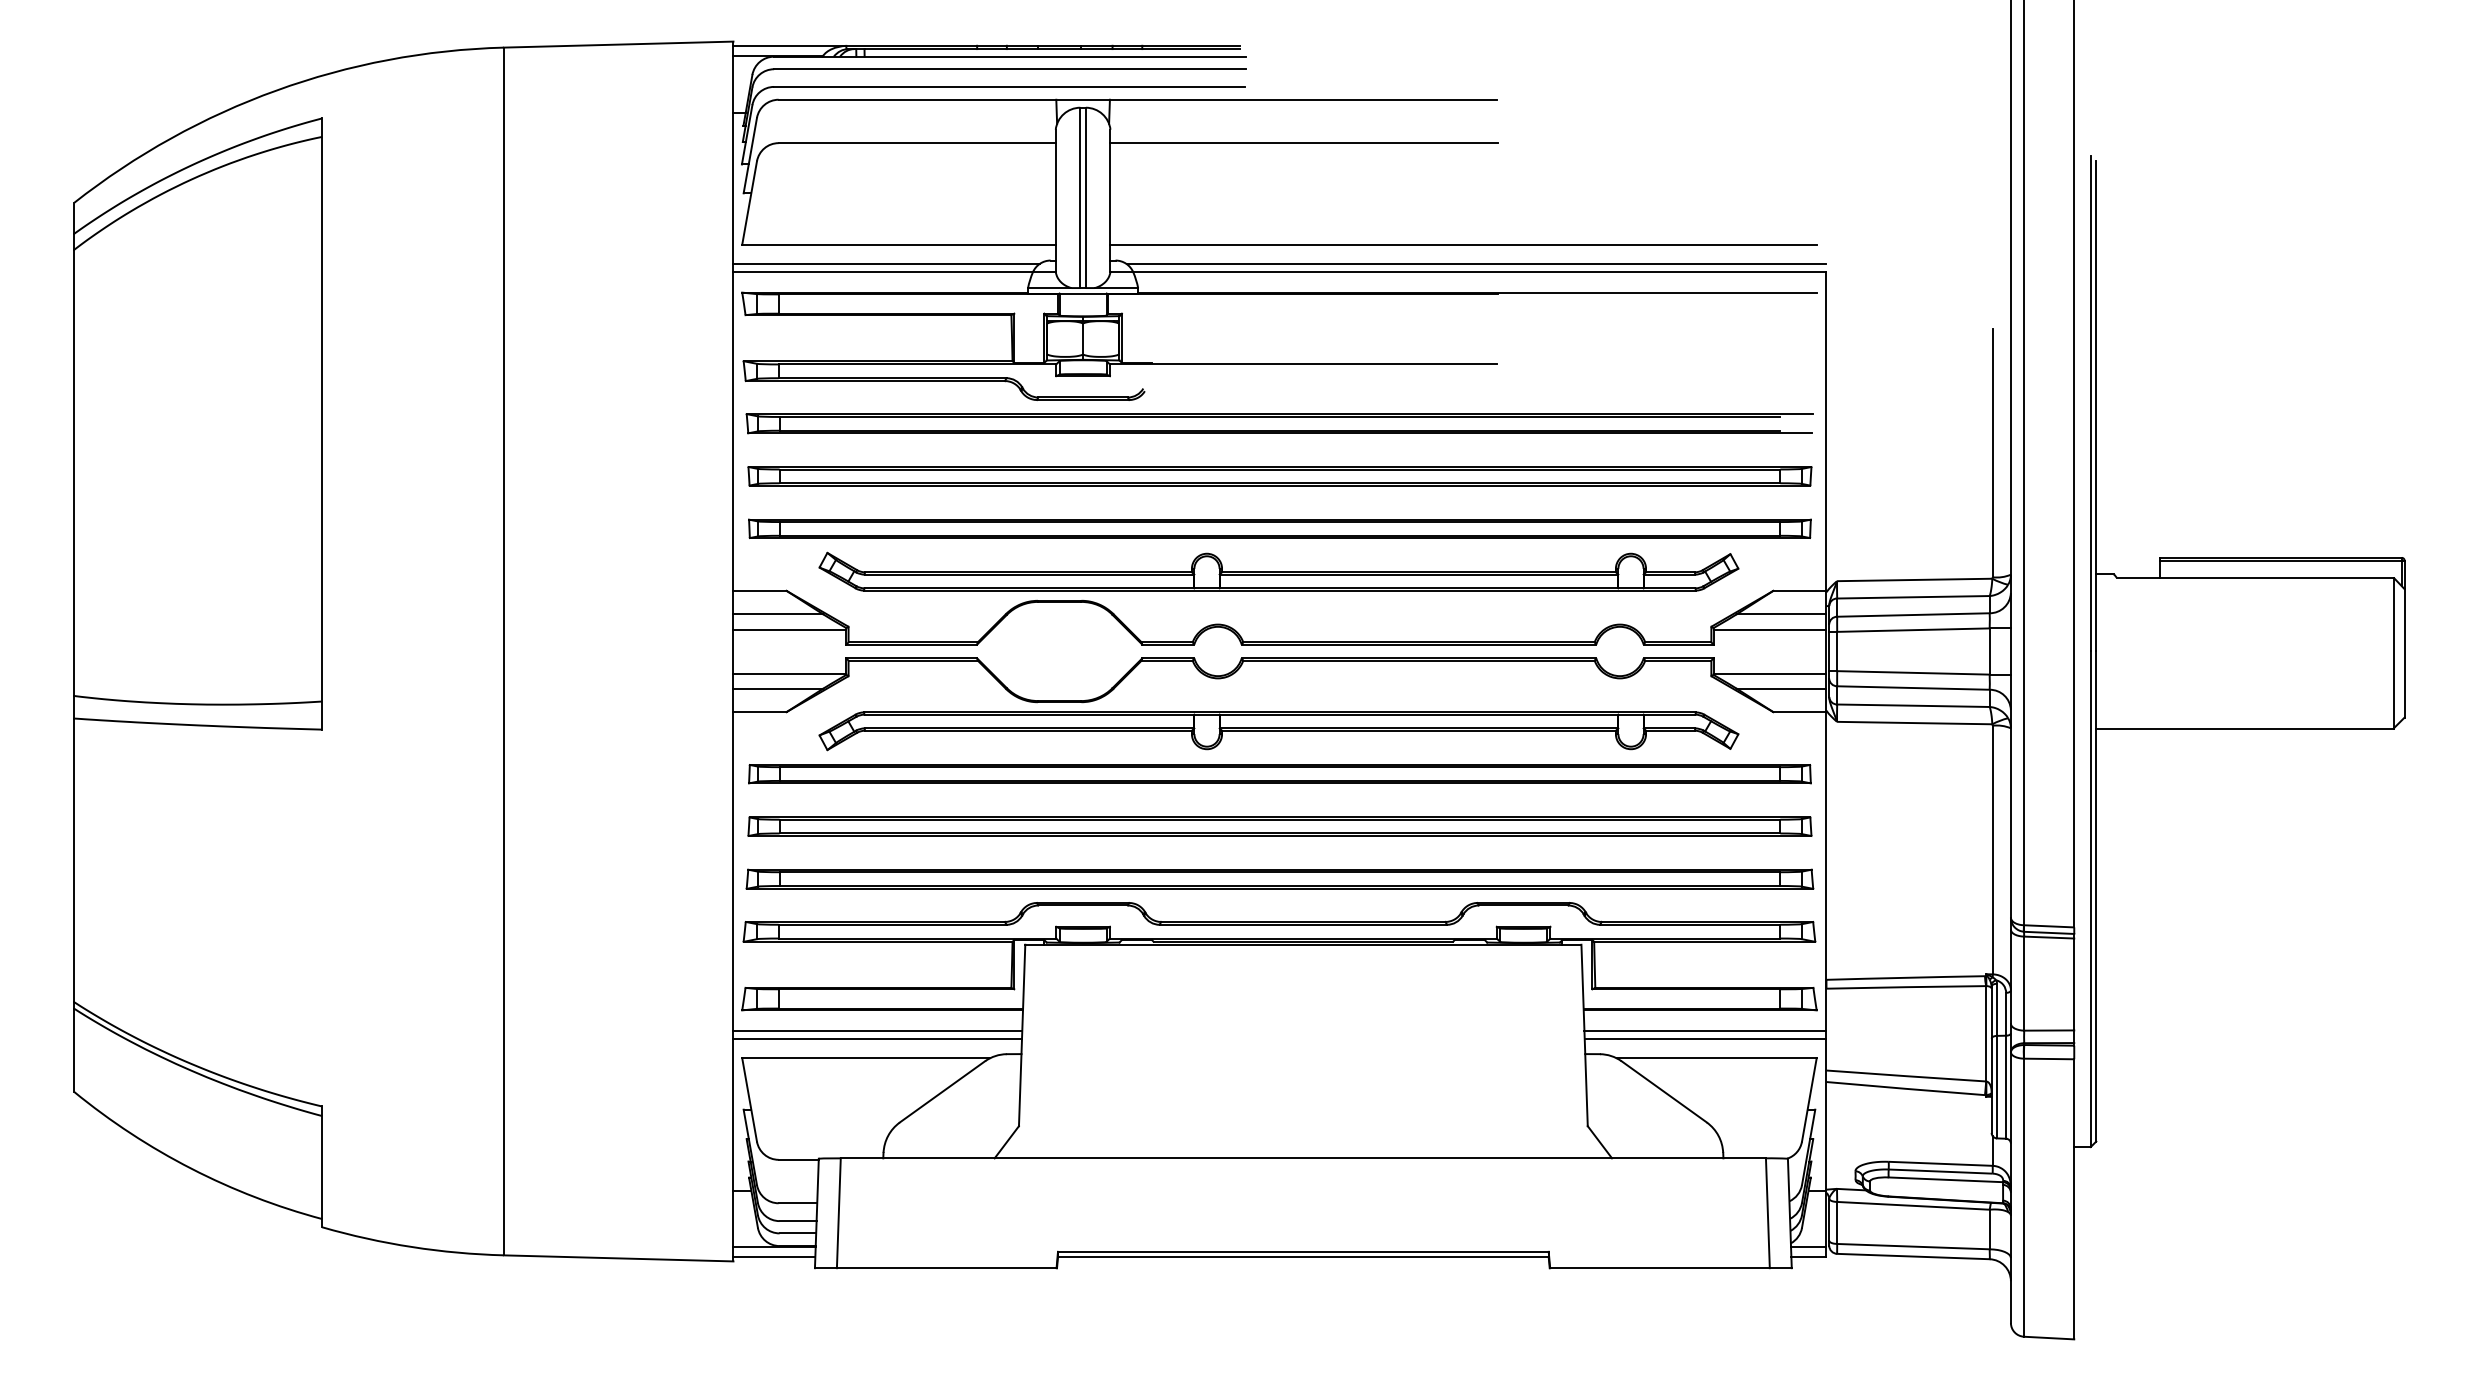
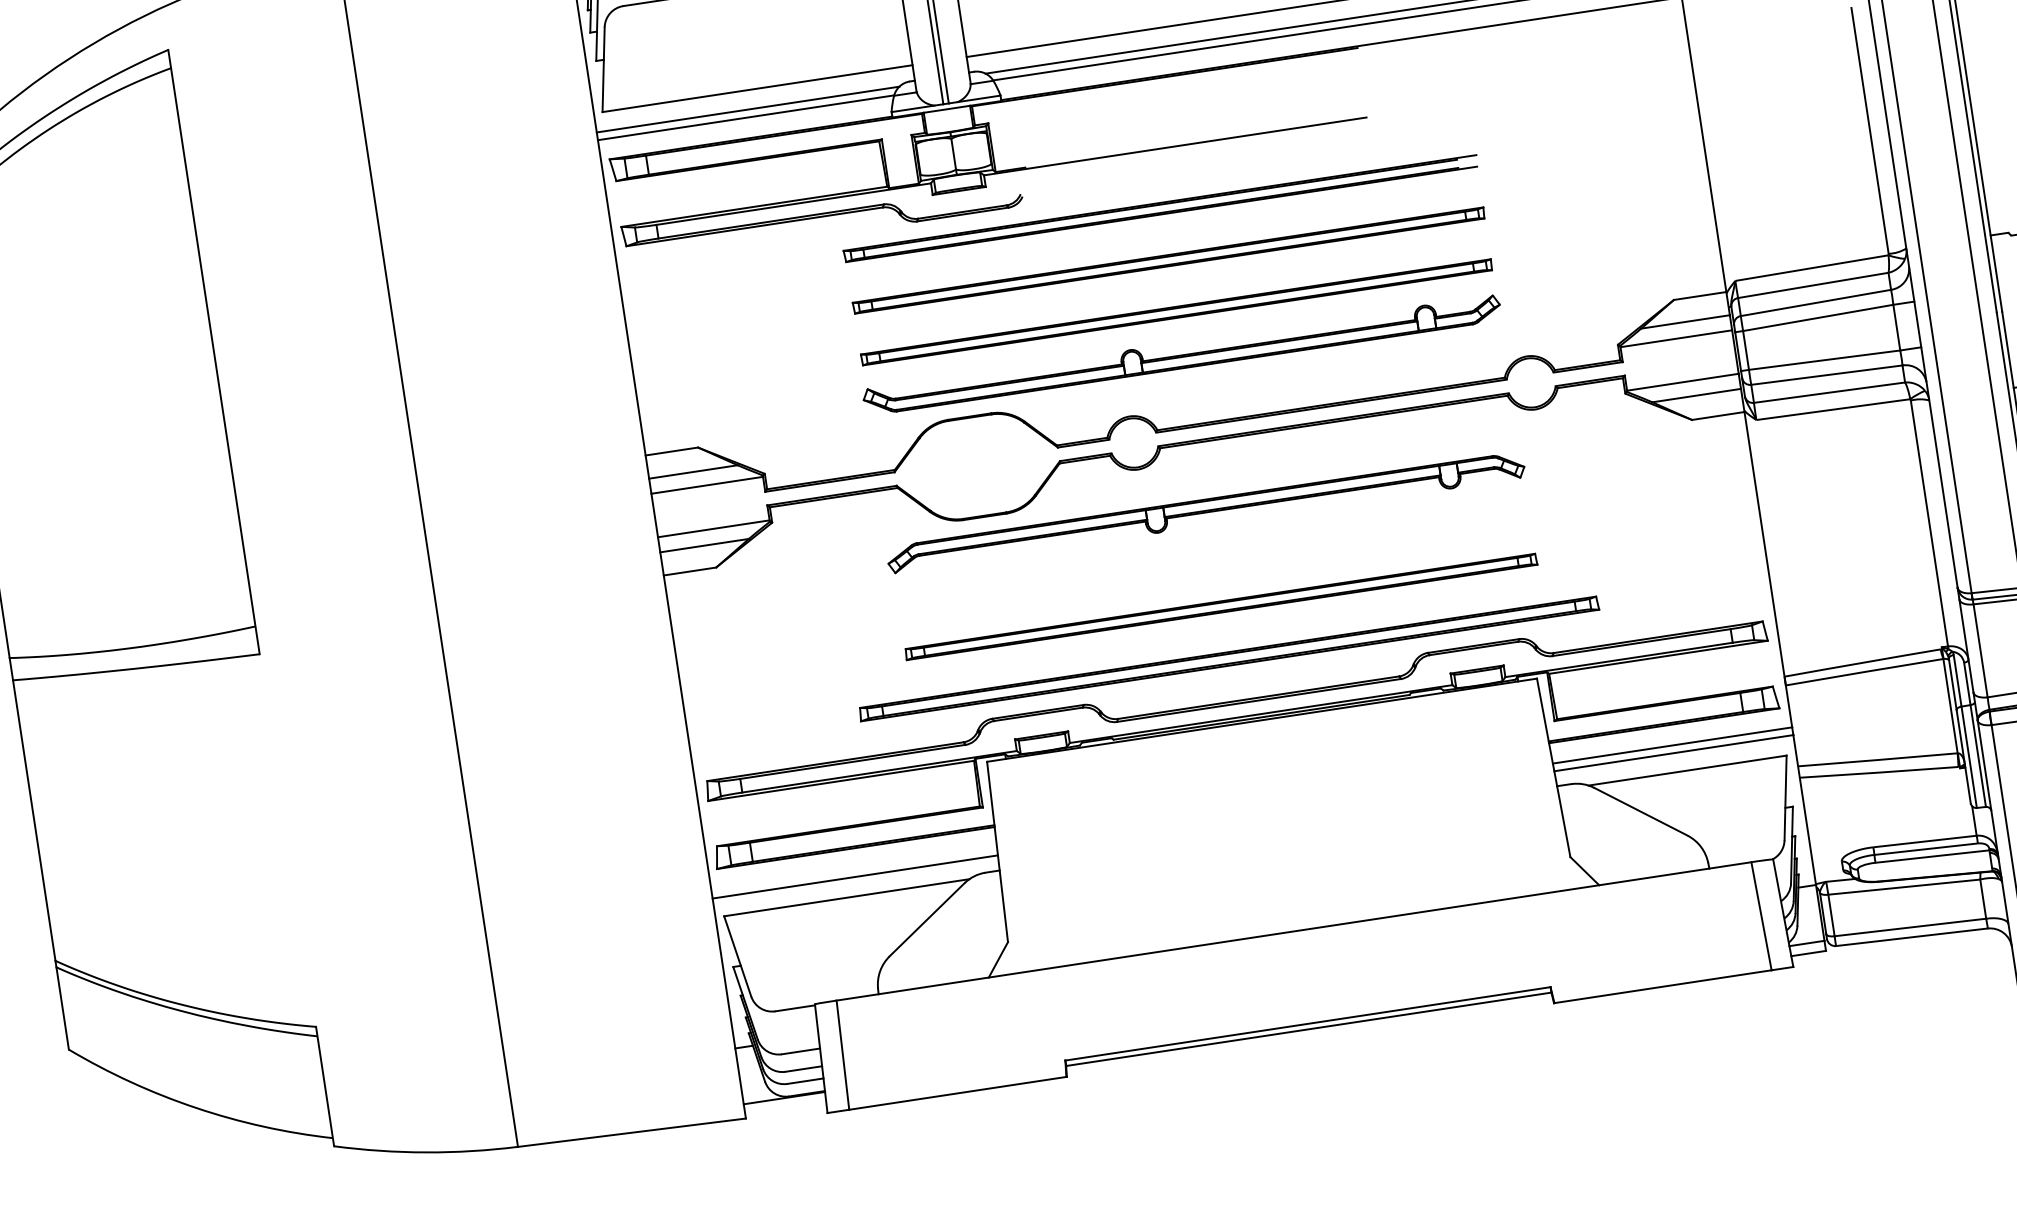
part: (1279, 423) -> (1160, 208), size x0.6
part: (1279, 476) -> (1168, 260), size x0.6
part: (1279, 528) -> (1176, 312), size x0.6
part: (1278, 571) -> (1181, 354), size x0.7
part: (1278, 731) -> (1205, 513), size x0.7
part: (1279, 774) -> (1213, 555), removed
part: (1279, 826) -> (1220, 606), size x0.6
part: (1279, 878) -> (1228, 658), size x0.7
line: (877, 1031) -> (853, 869), removed
line: (774, 1257) -> (785, 1108), removed

